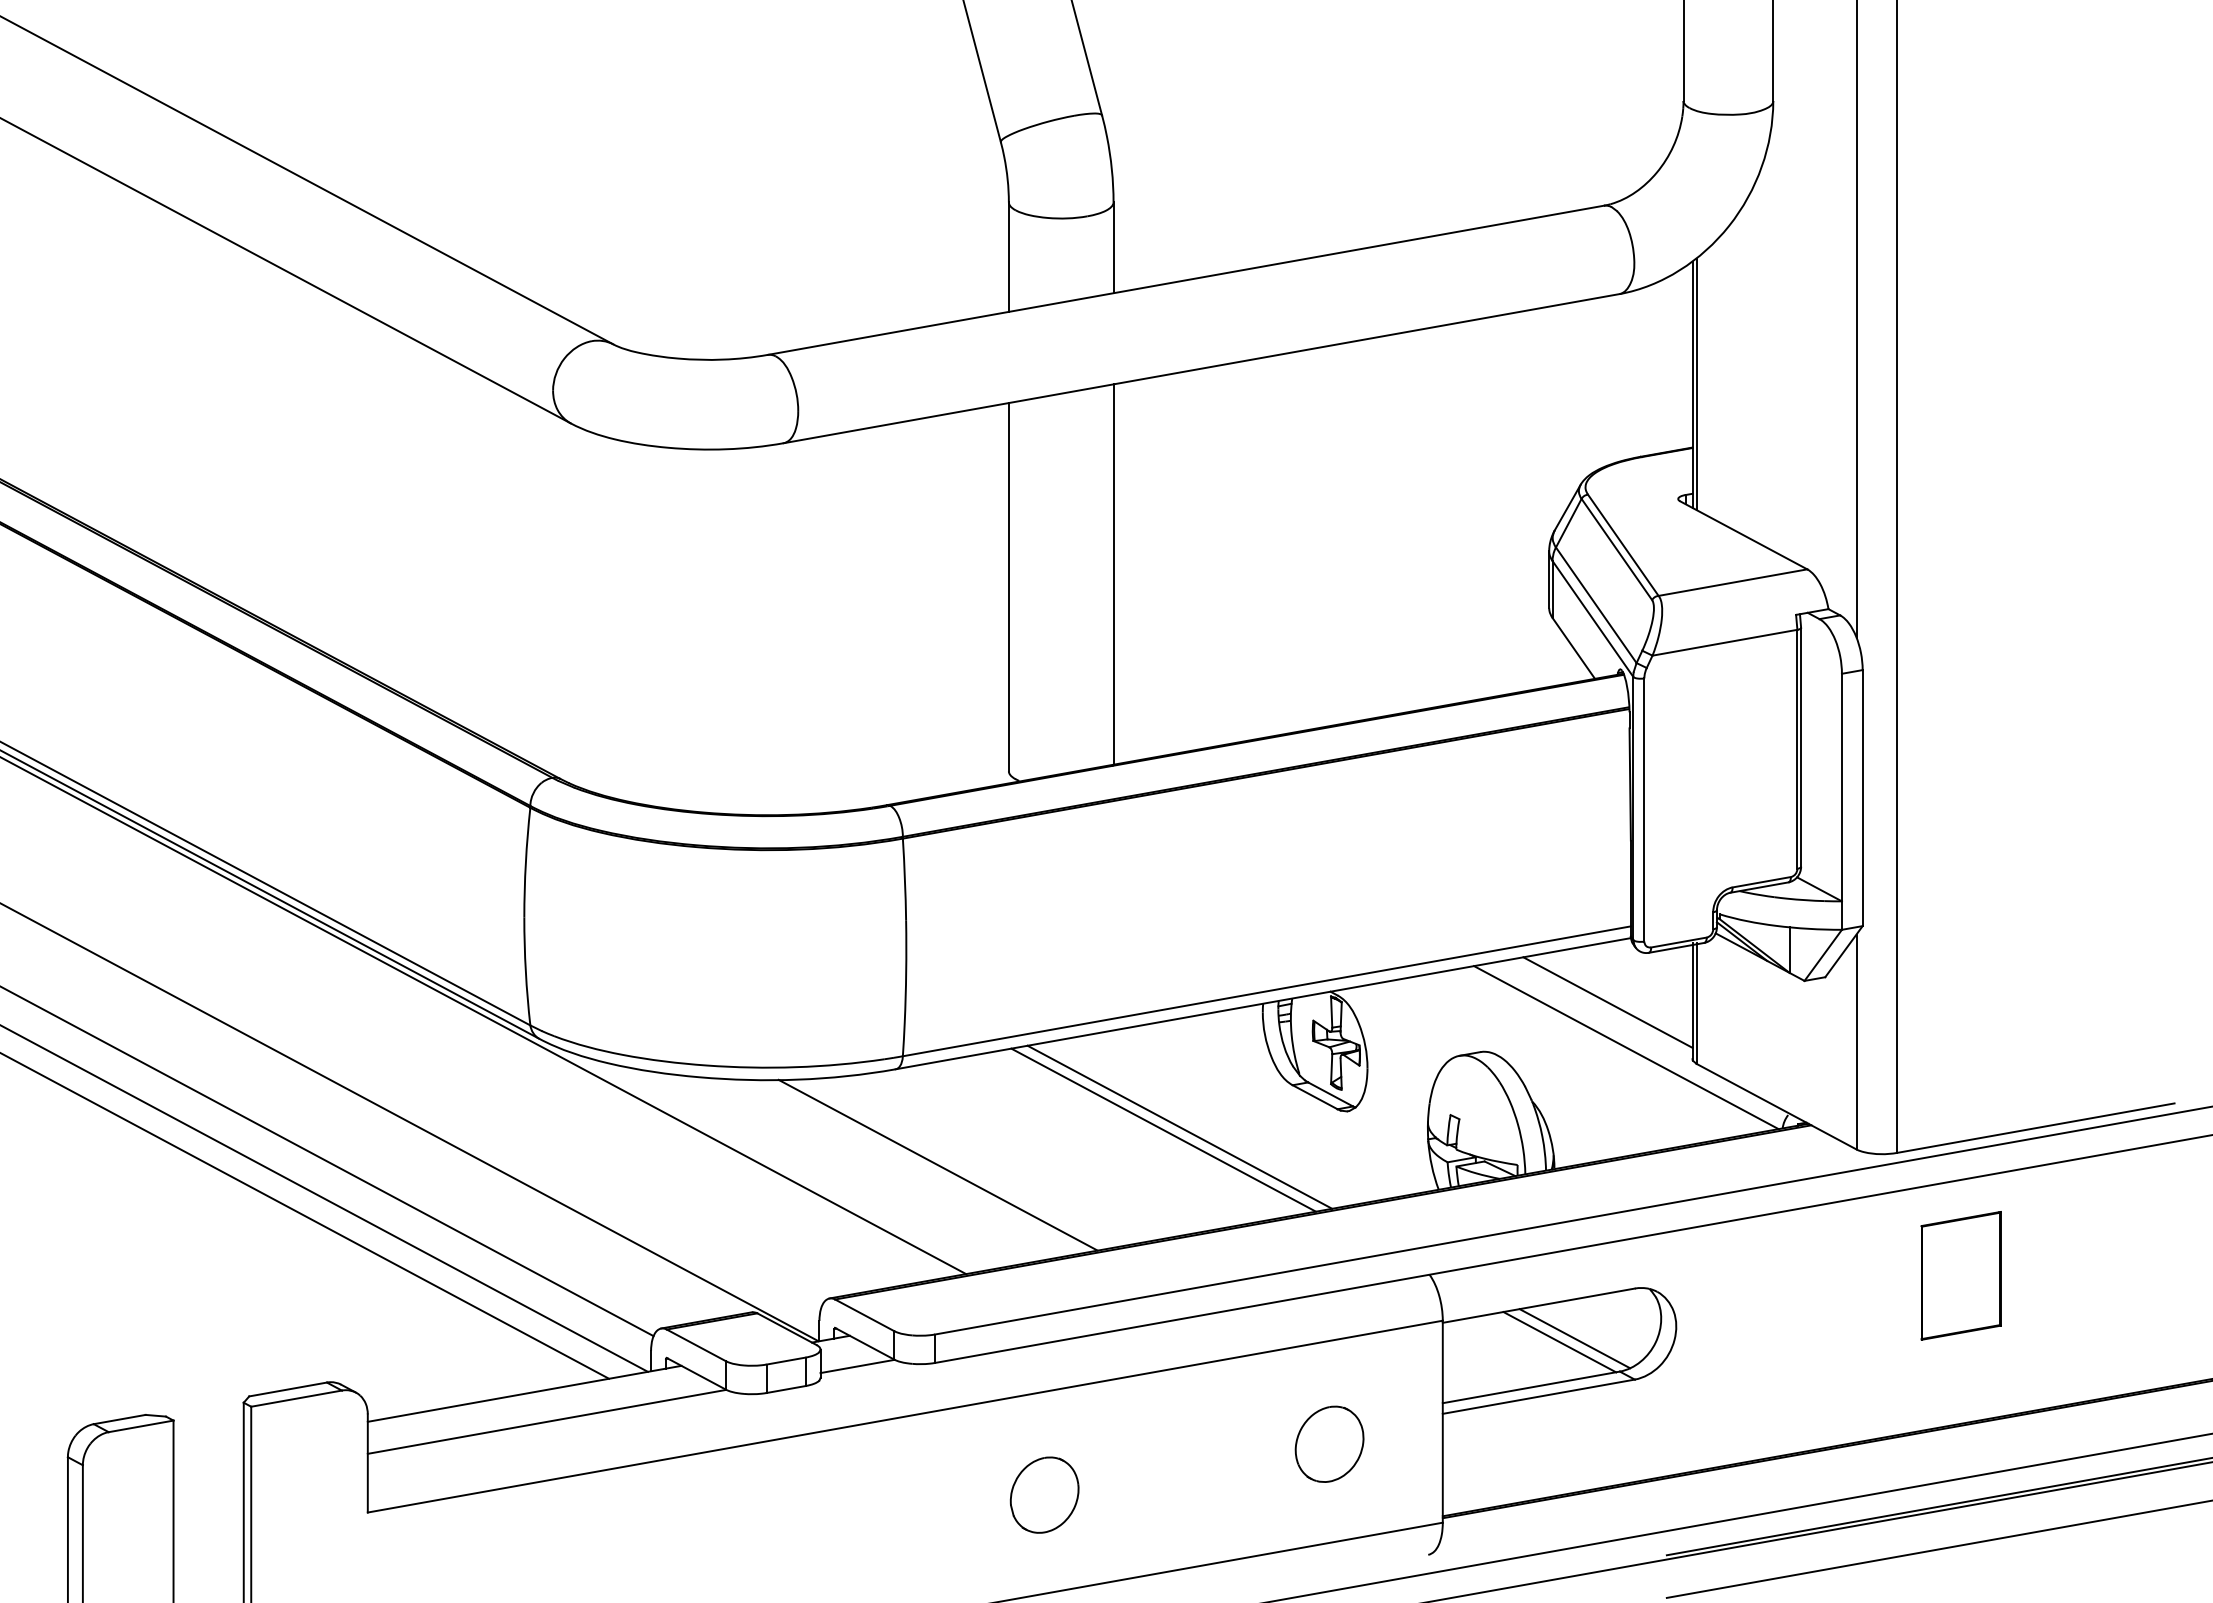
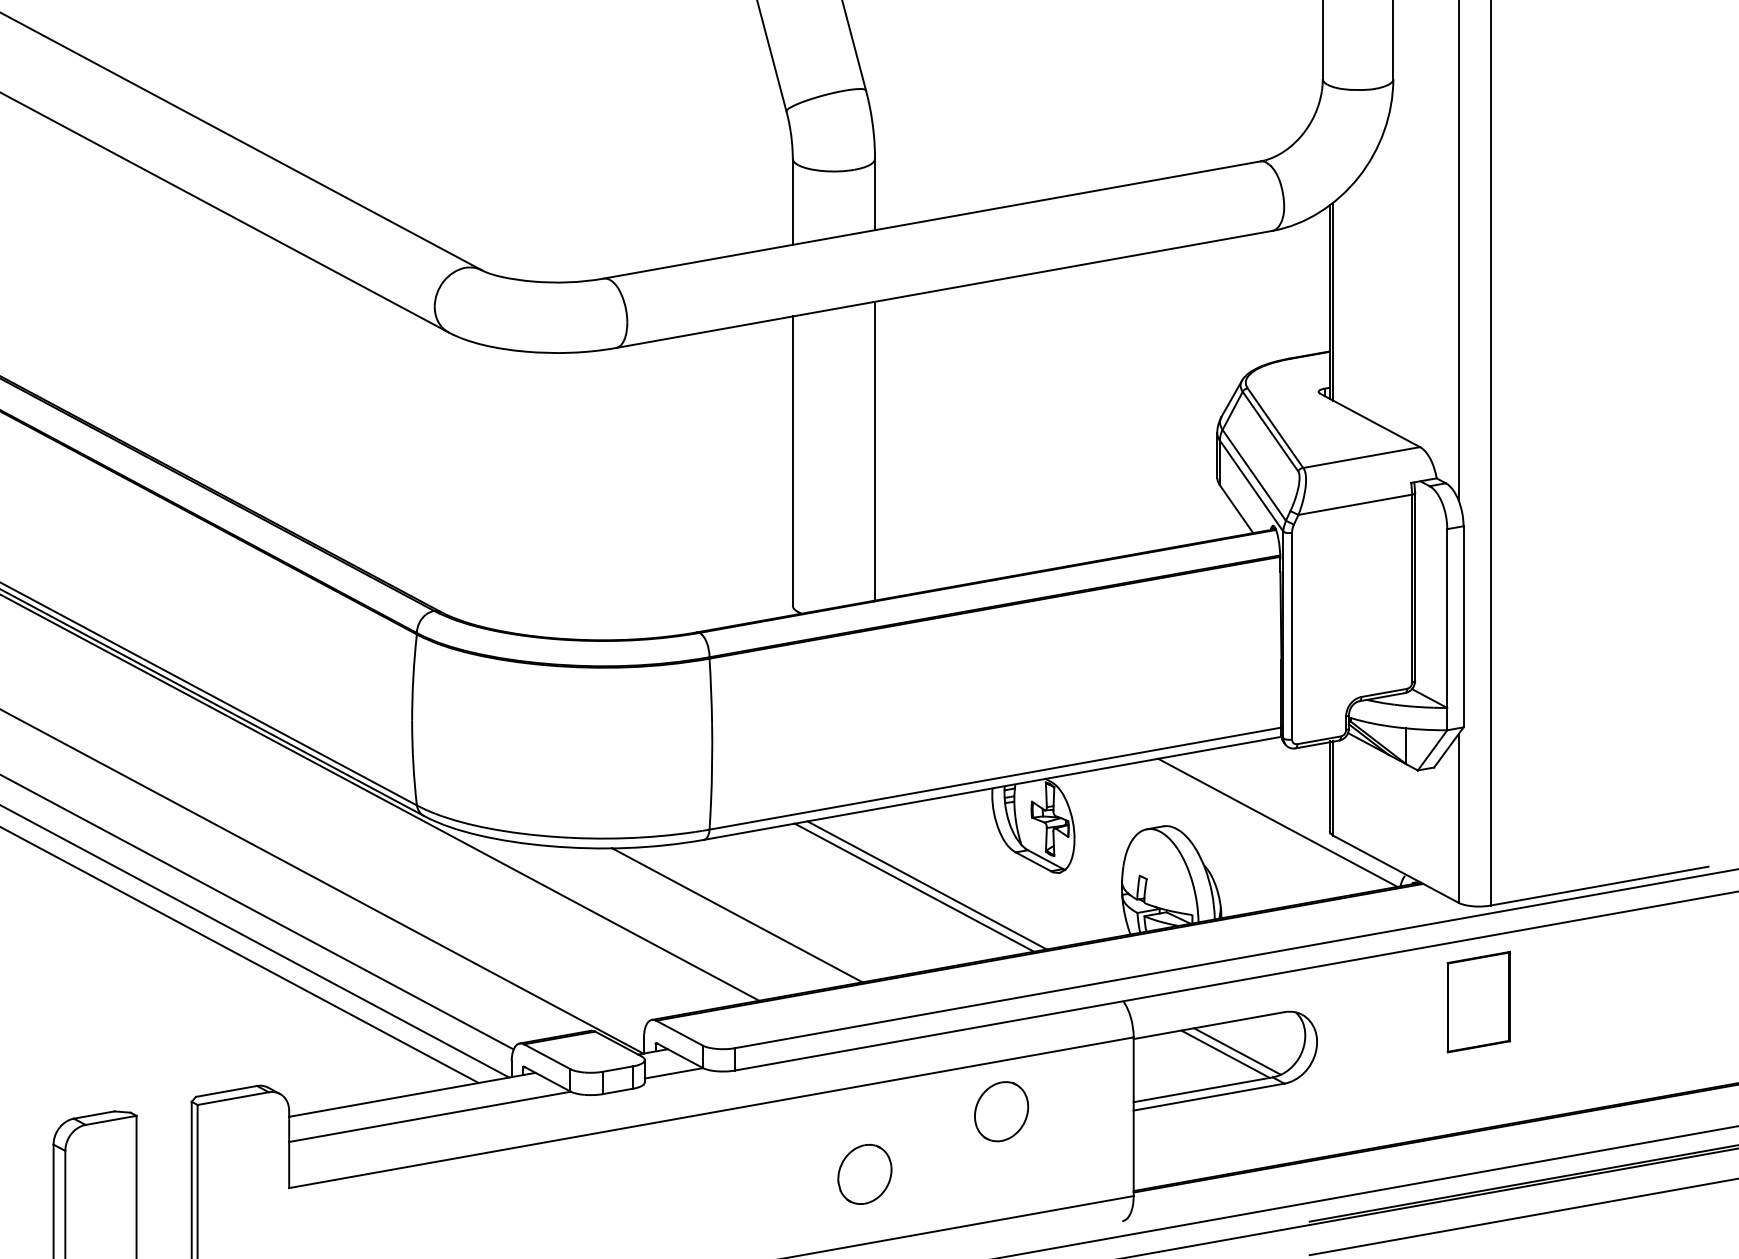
line: (1607, 1002) -> (1263, 787), removed
part: (1960, 1275) -> (1478, 1001), moved
part: (1329, 1443) -> (1001, 1111), moved
part: (1044, 1494) -> (864, 1173), moved

